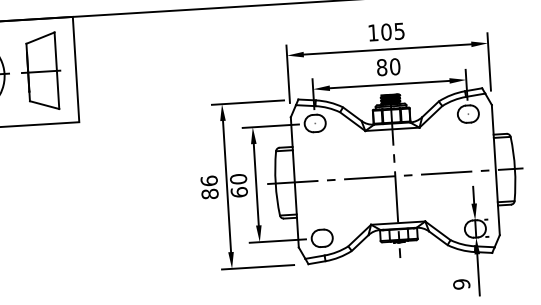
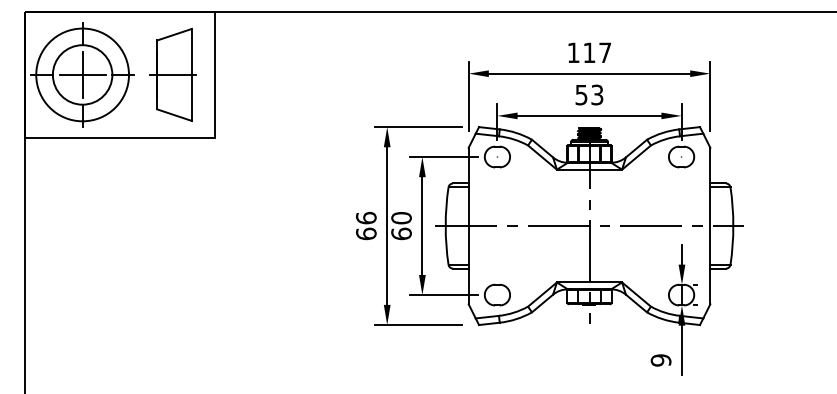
text: (393, 31) -> (597, 52), 105 -> 117
text: (388, 66) -> (589, 94), 80 -> 53
text: (210, 193) -> (366, 233), 86 -> 66

